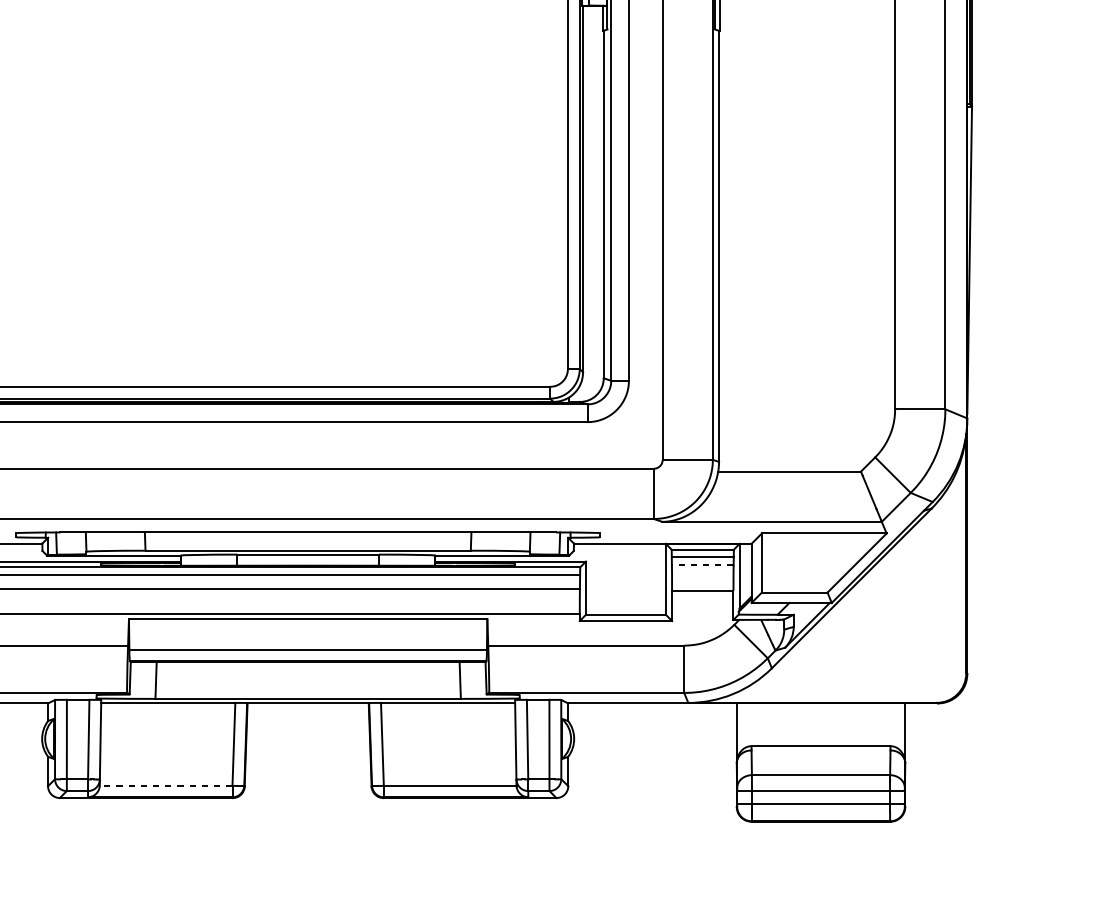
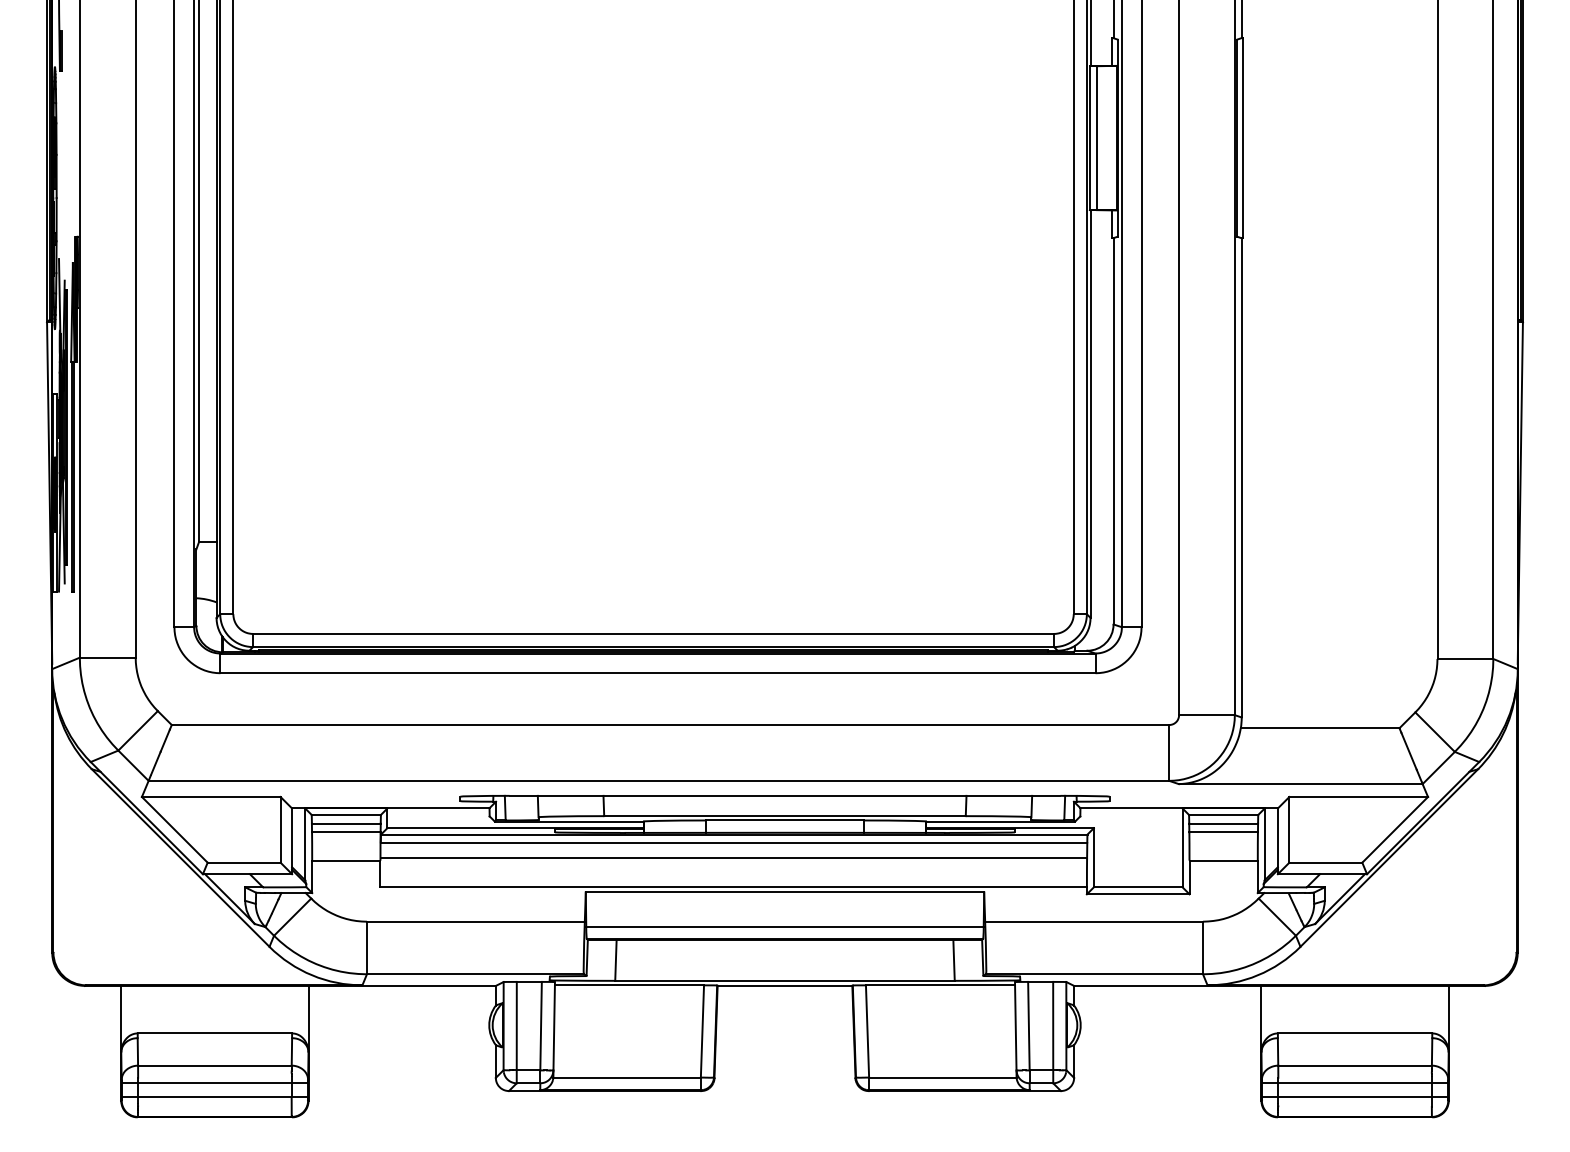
line: (702, 565) -> (1223, 832), dashed -> solid
line: (166, 785) -> (627, 1077), dashed -> solid

